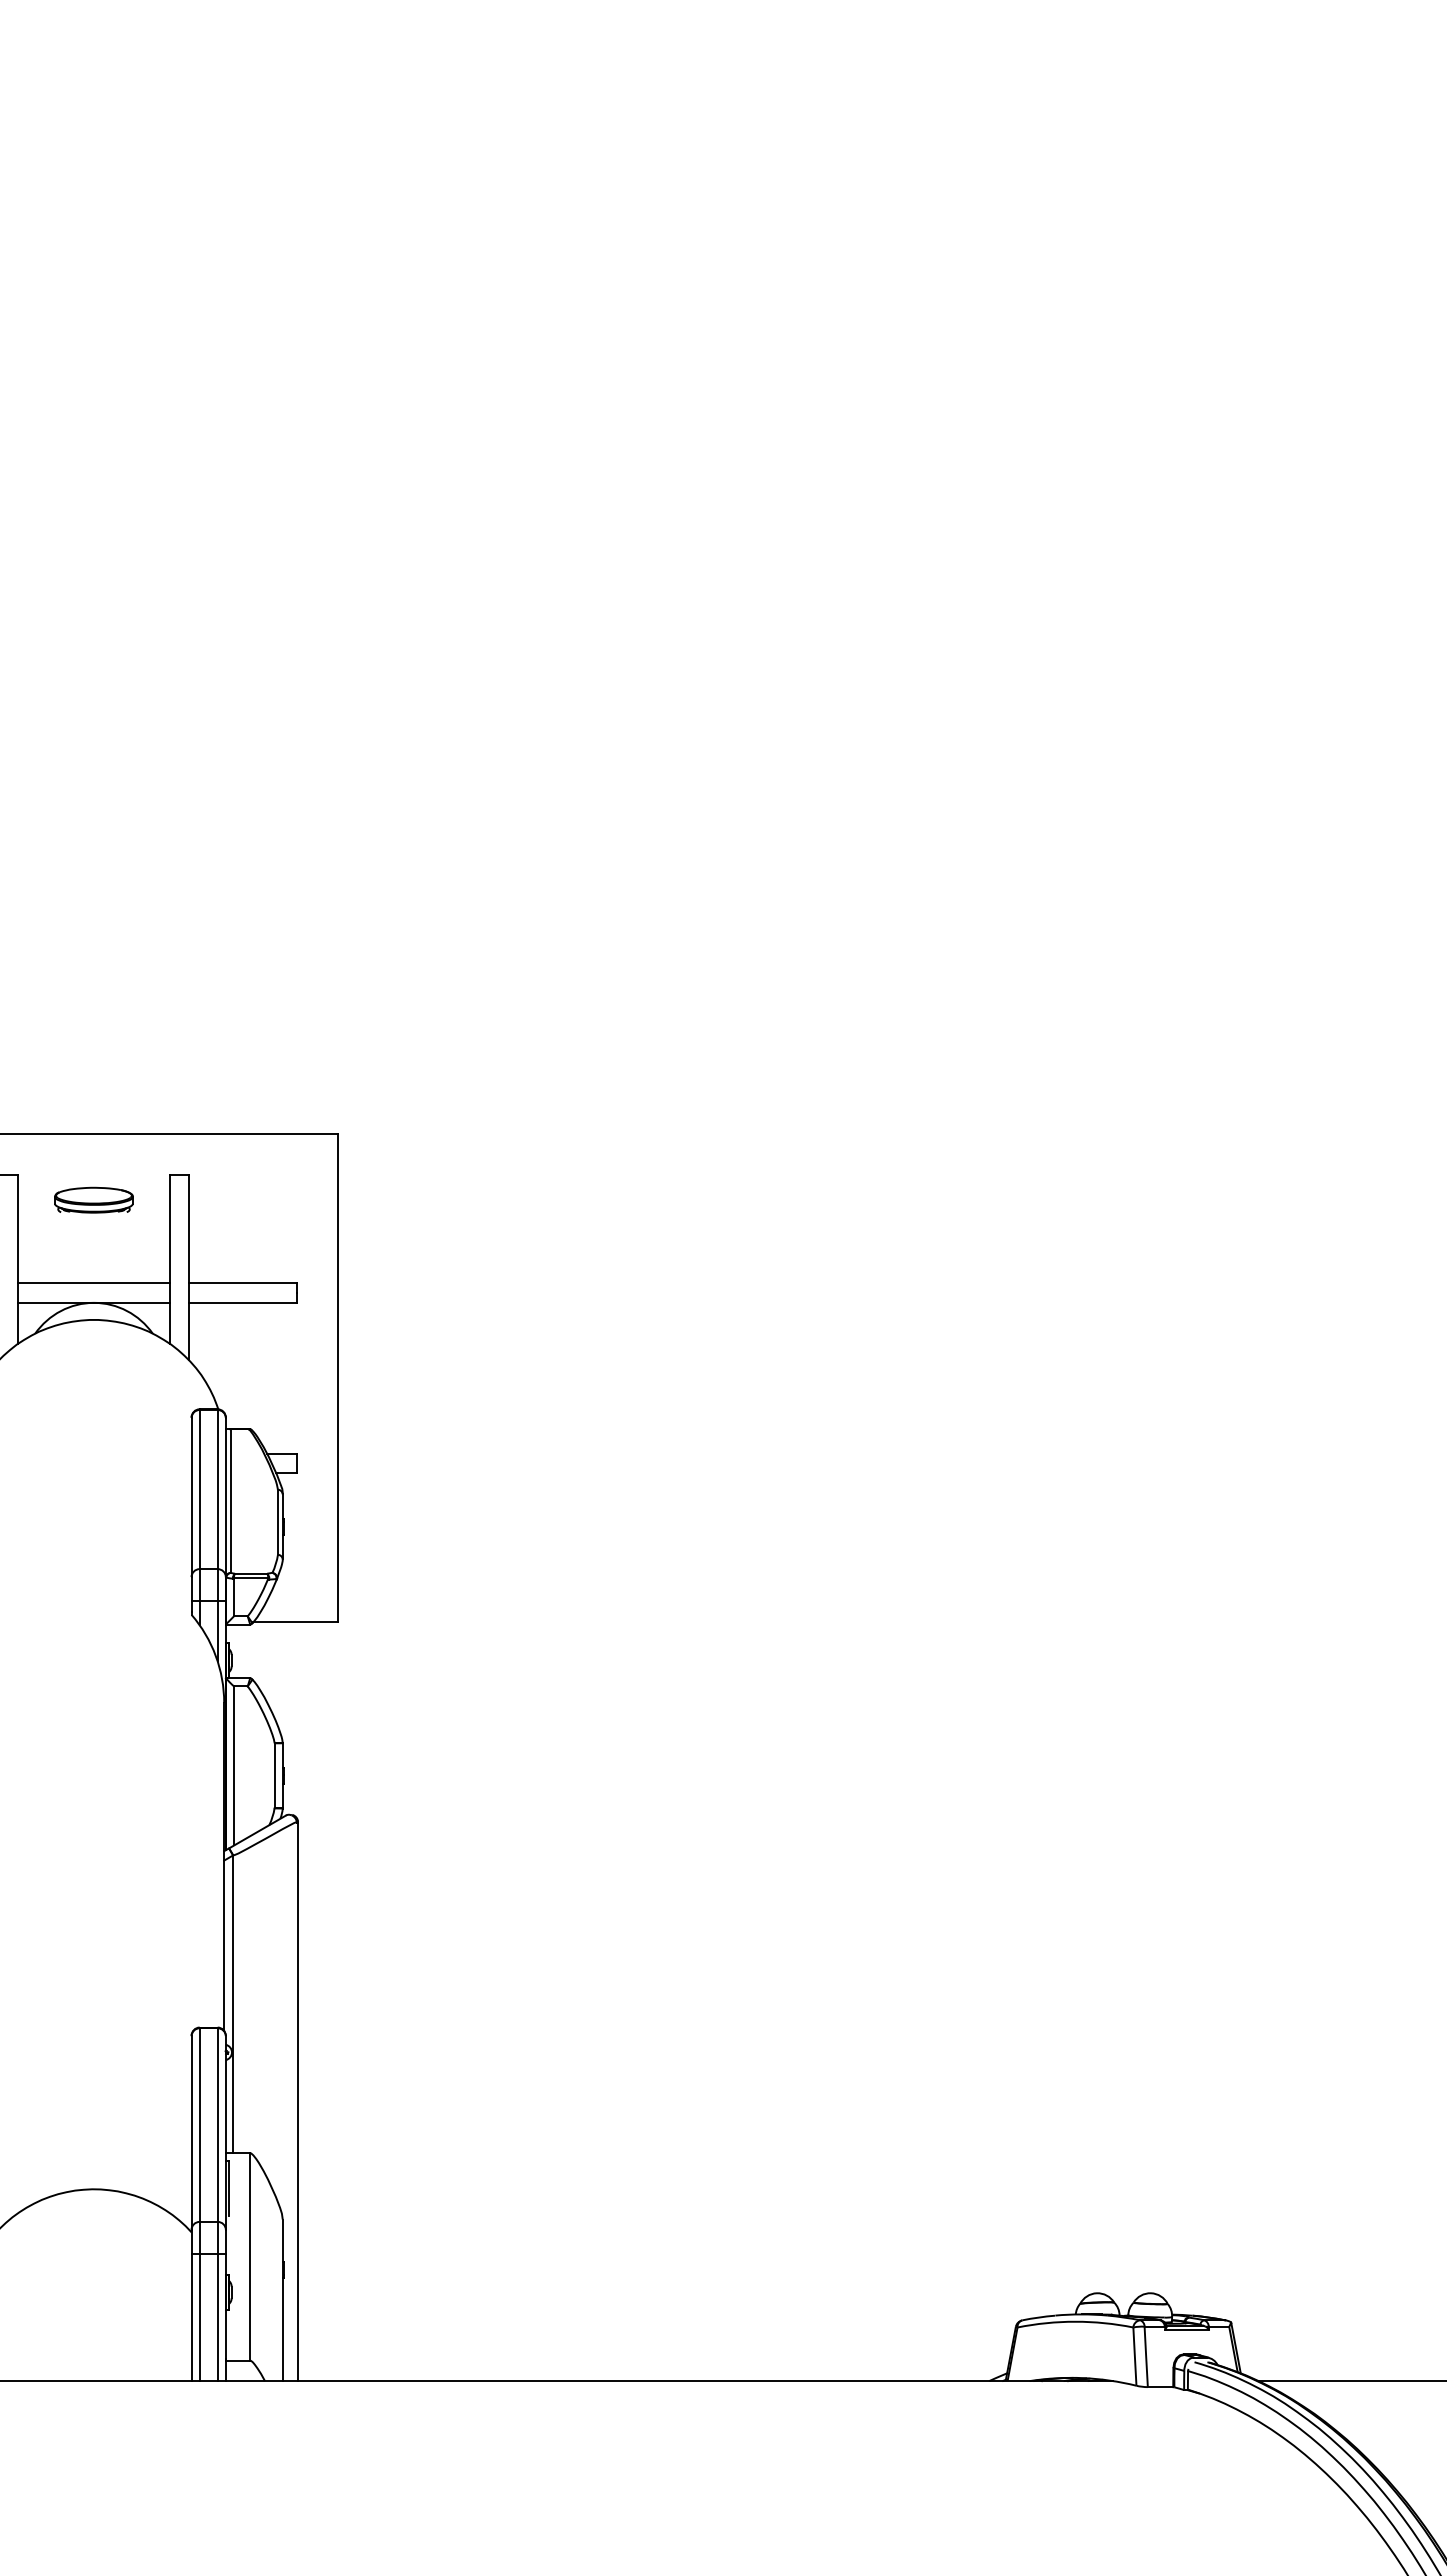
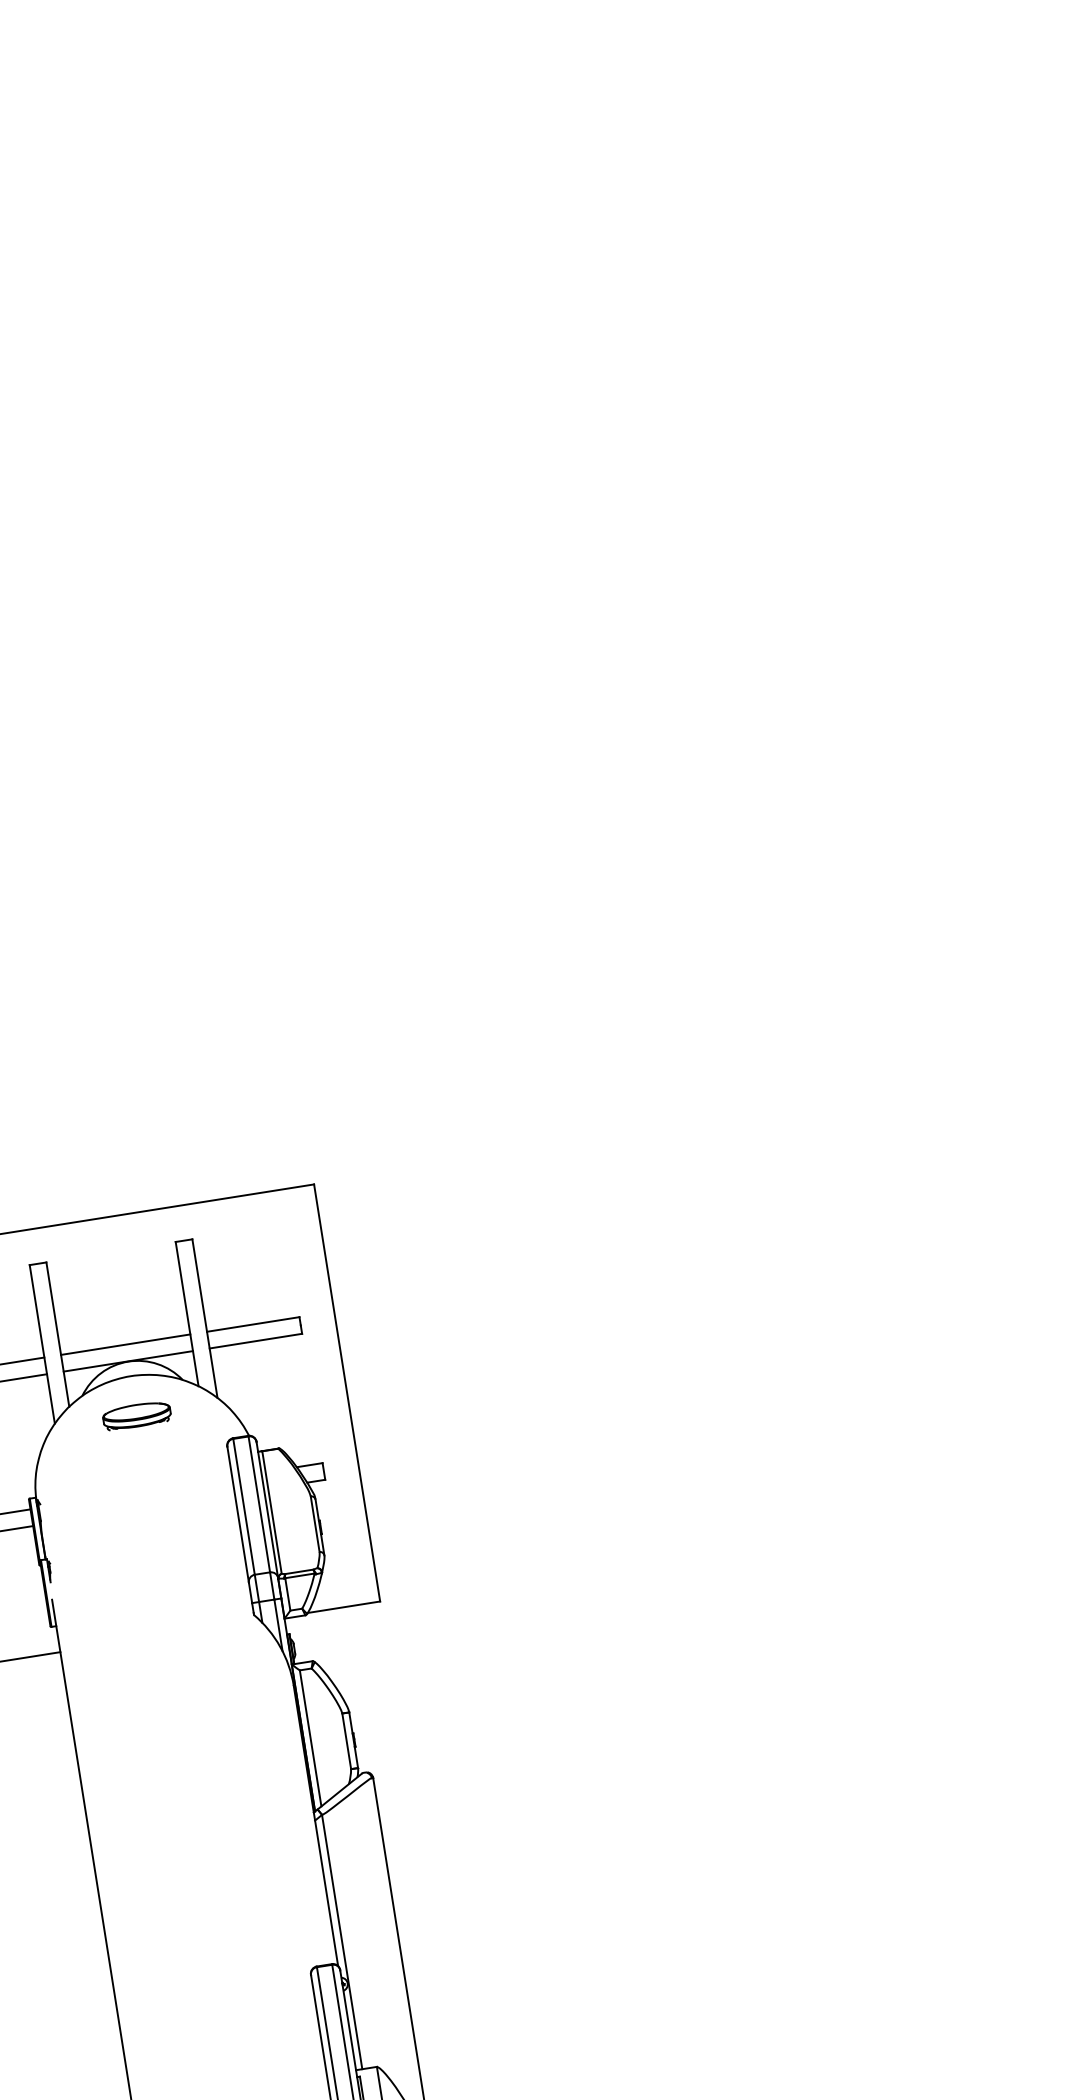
part: (93, 1199) -> (136, 1415), moved

